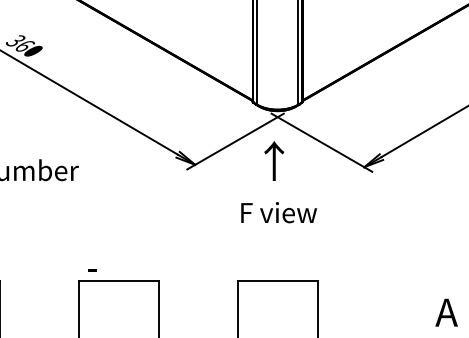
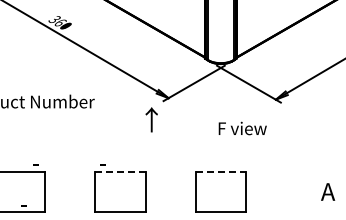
text: (273, 160) -> (151, 119), moved
text: (278, 212) -> (242, 128), moved
line: (119, 280) -> (120, 171), solid -> dashed
line: (278, 280) -> (221, 171), solid -> dashed

